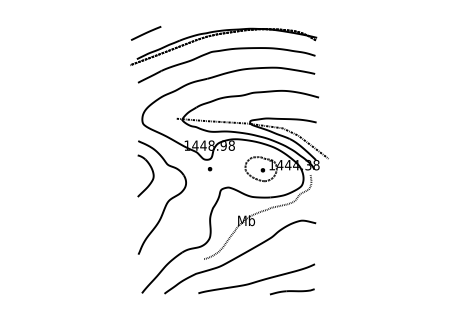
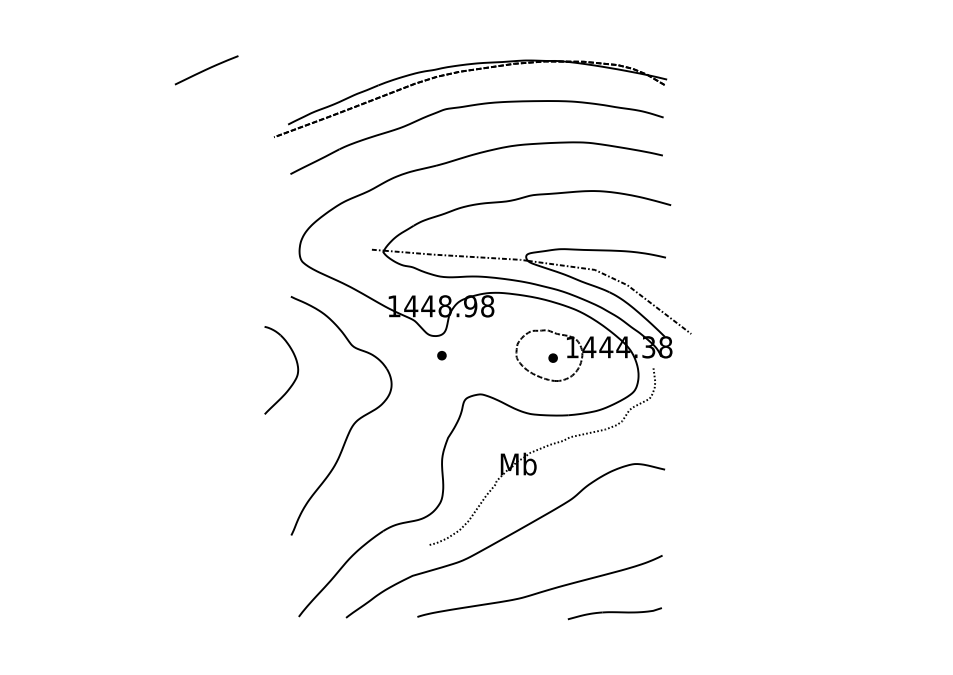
line: (145, 33) -> (205, 70), moved
part: (152, 175) -> (295, 369), moved

